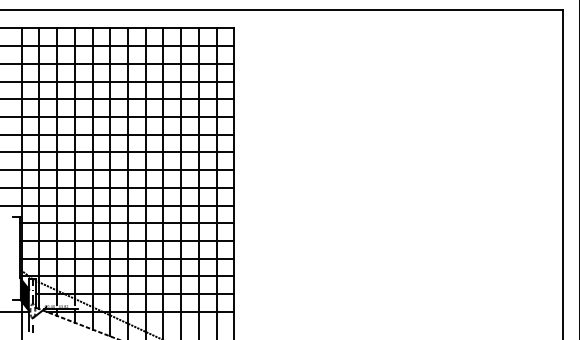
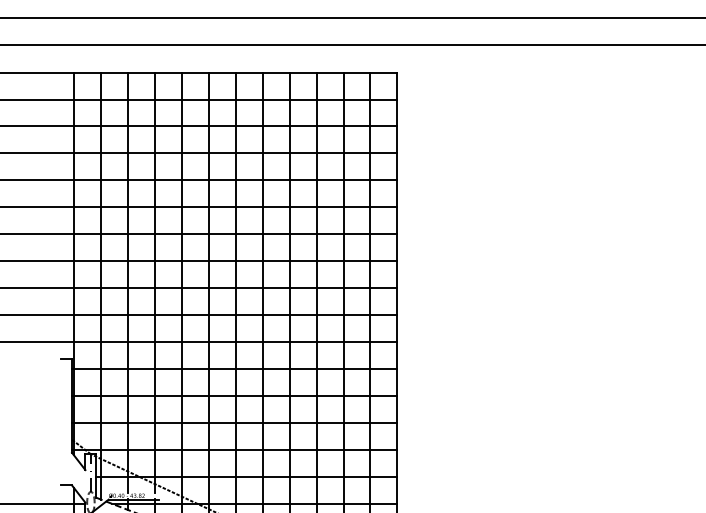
hatch: (24, 294) -> (78, 477), removed

